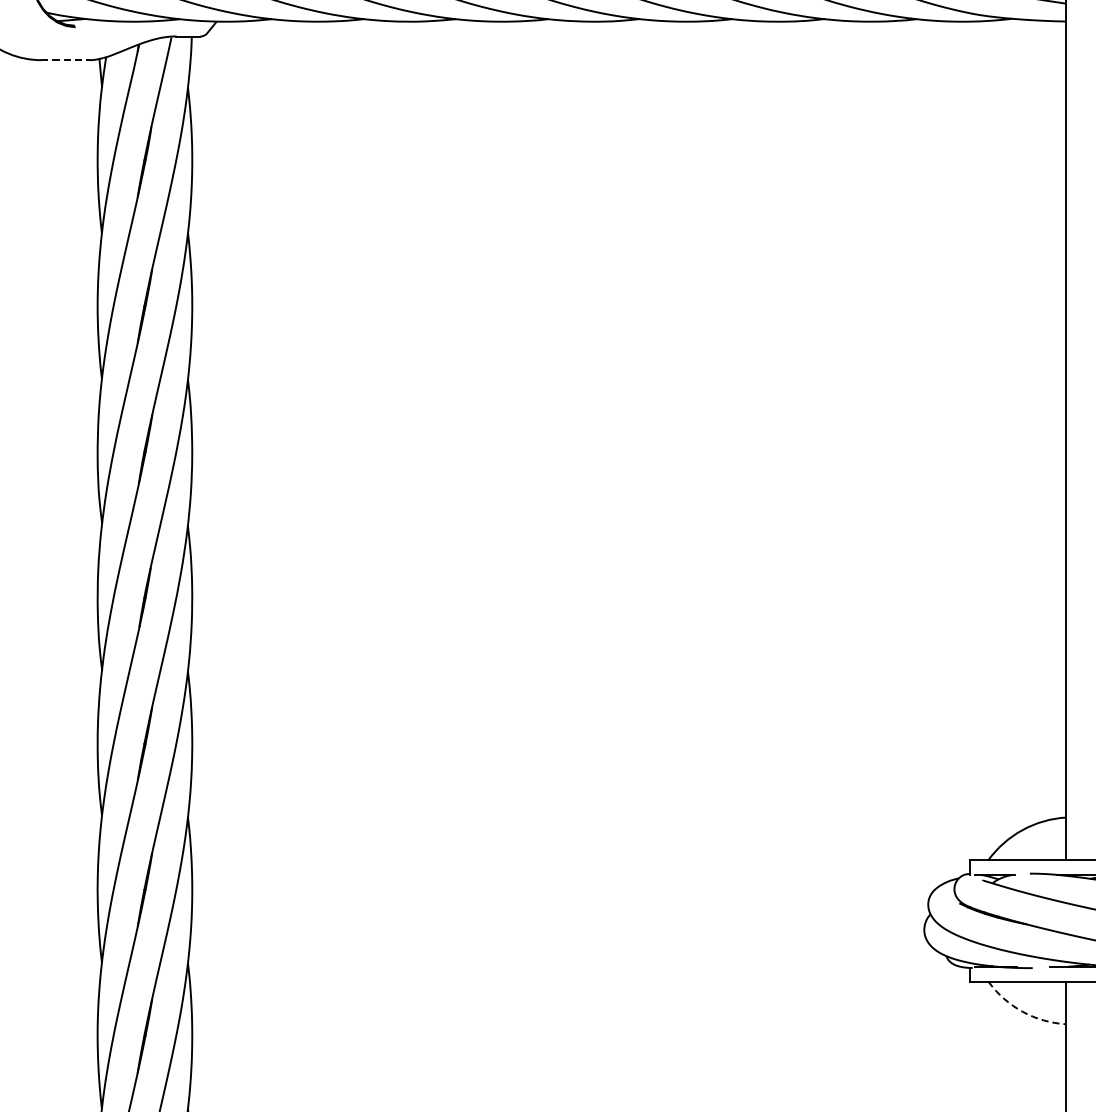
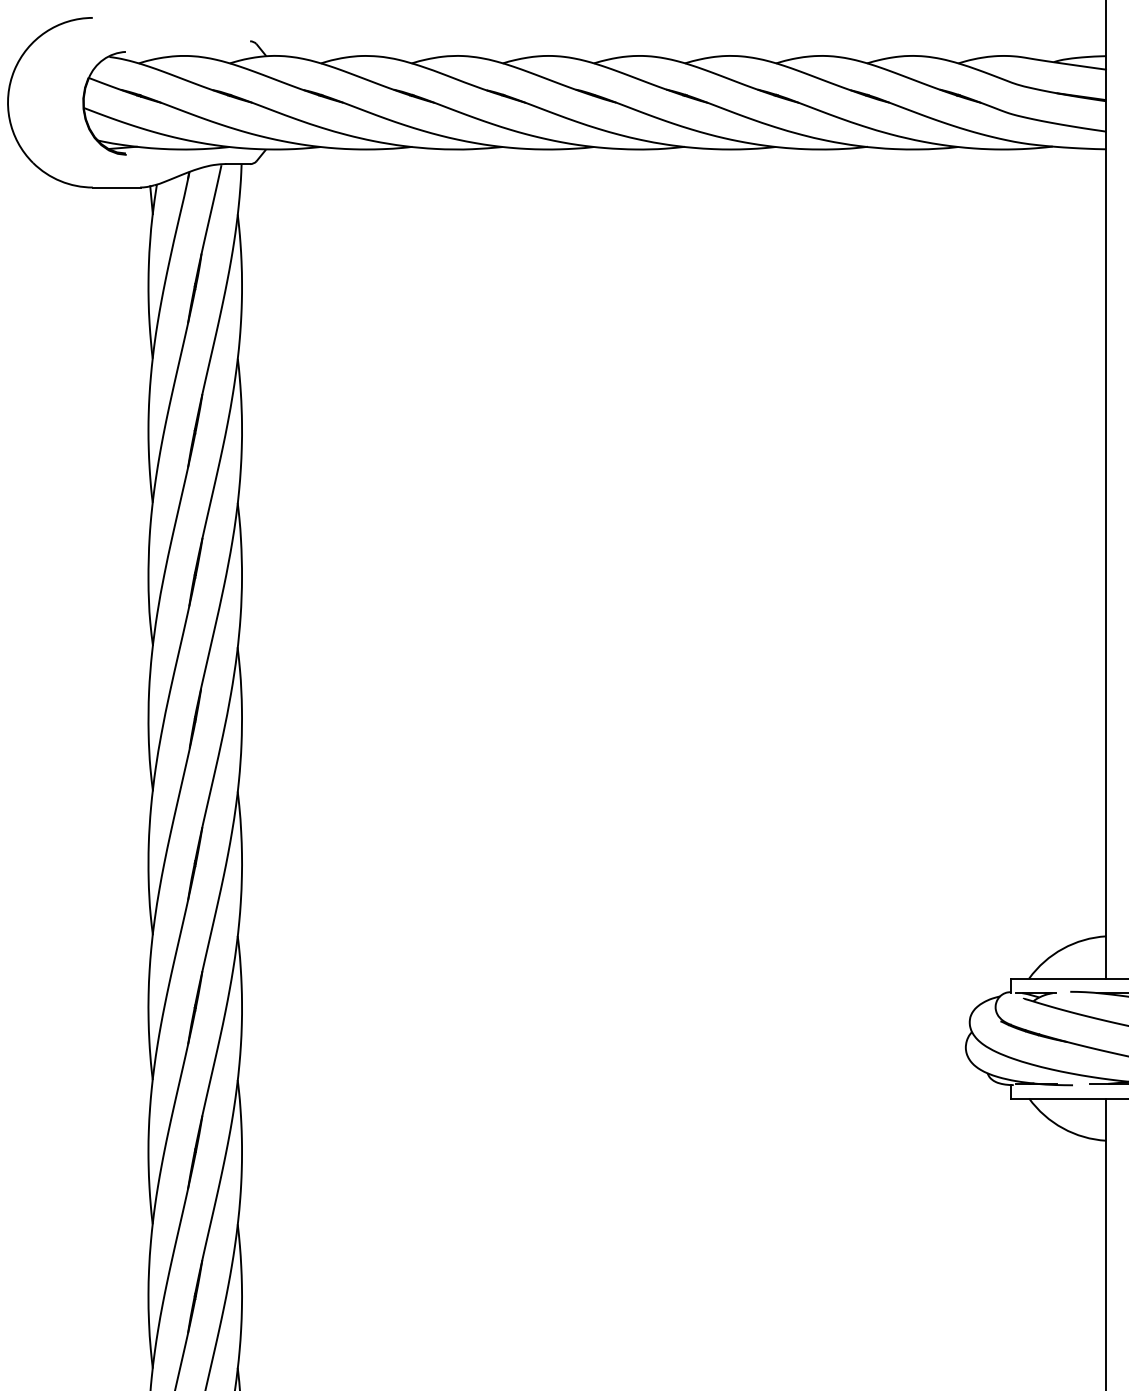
line: (66, 60) -> (117, 187), dashed -> solid
arc: (1022, 1011) -> (1062, 1128), dashed -> solid

